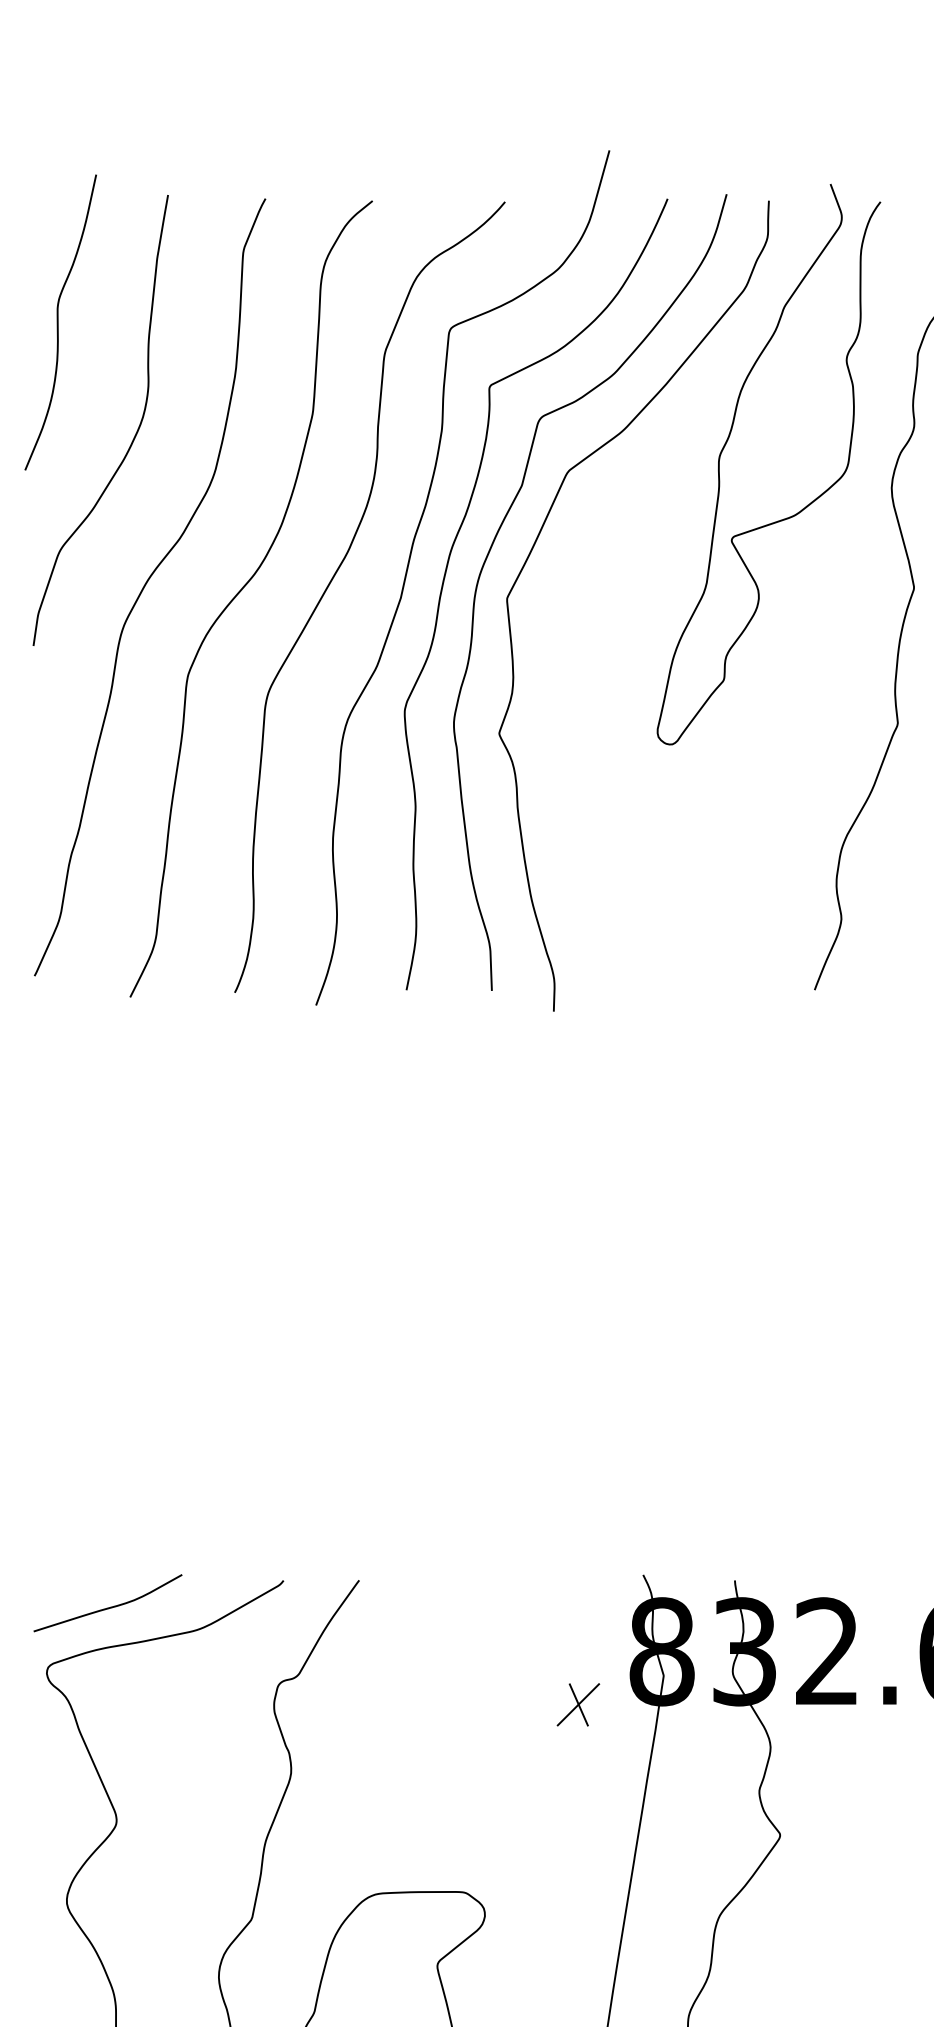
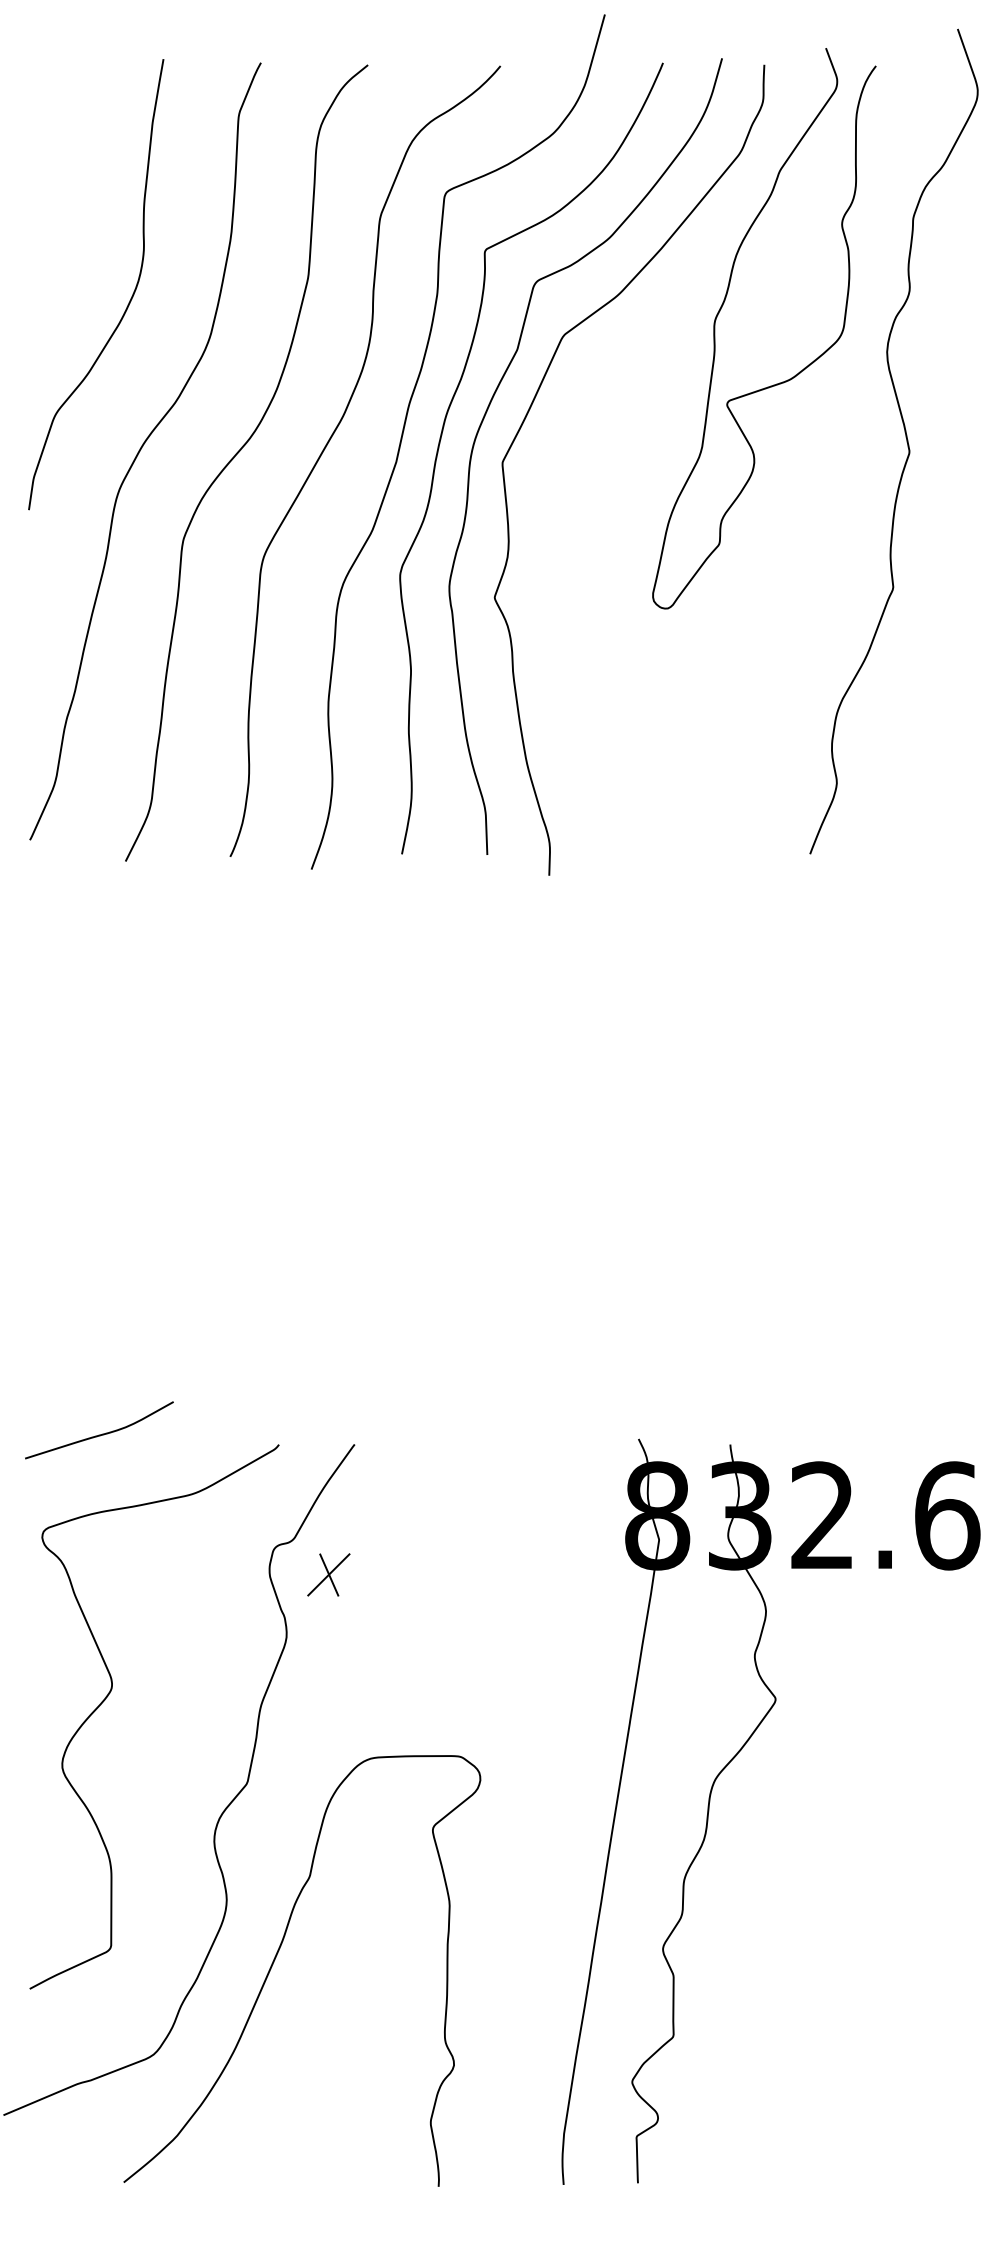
curve: (59, 324) -> (54, 188), removed
curve: (108, 1607) -> (99, 1434), moved
part: (578, 1704) -> (328, 1574), moved

